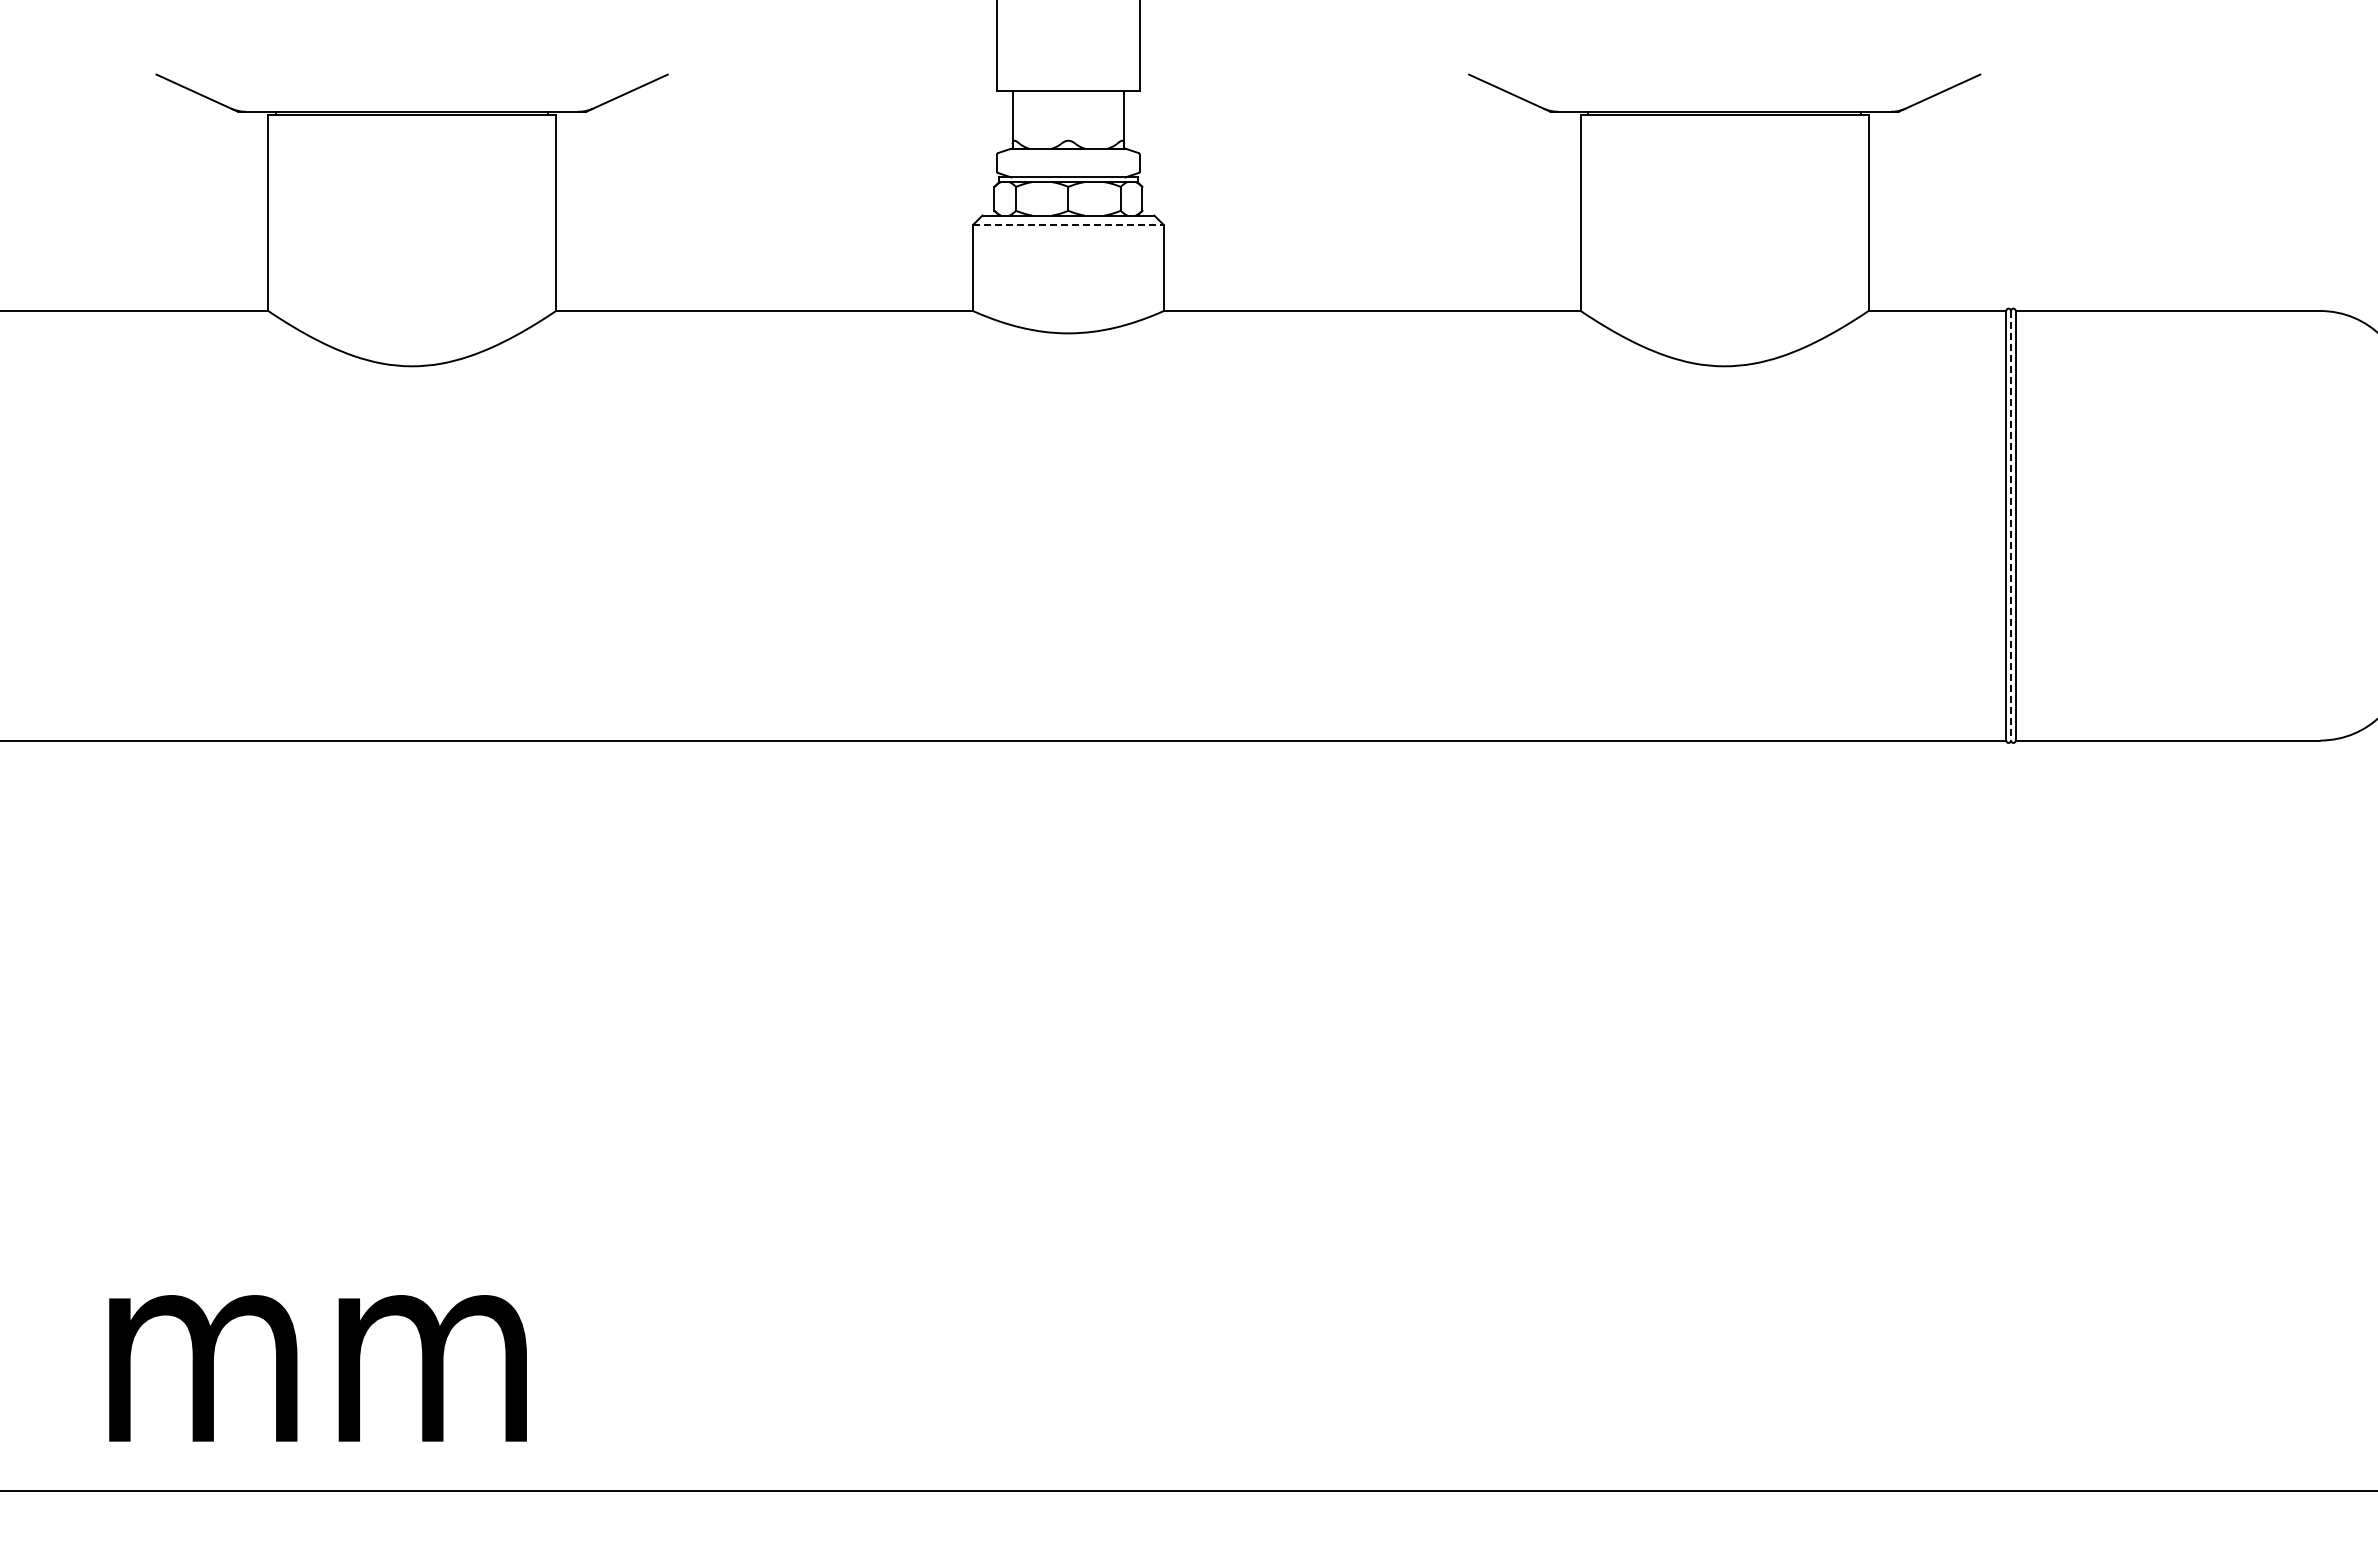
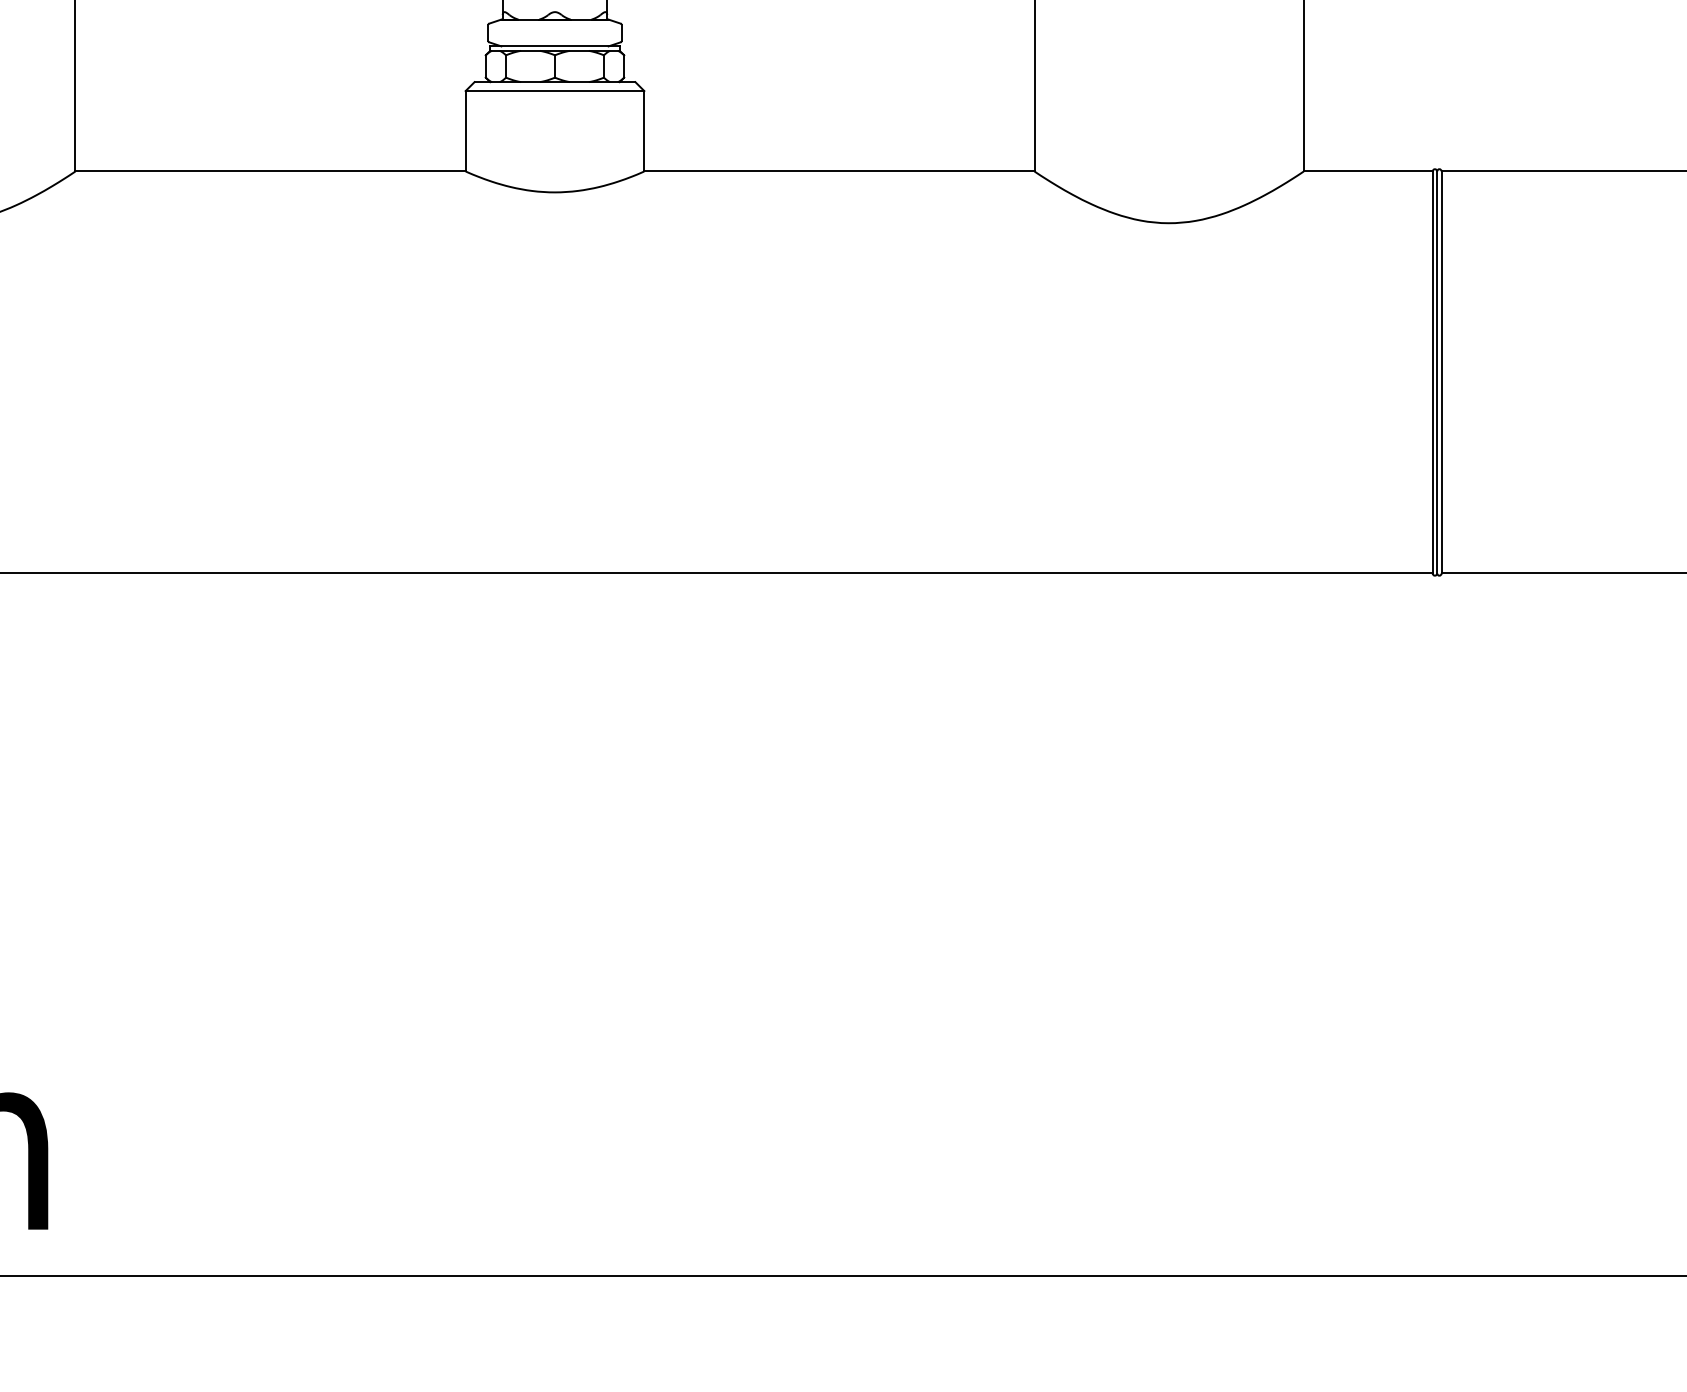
line: (1068, 225) -> (555, 91), dashed -> solid
line: (2011, 525) -> (1437, 372), dashed -> solid

